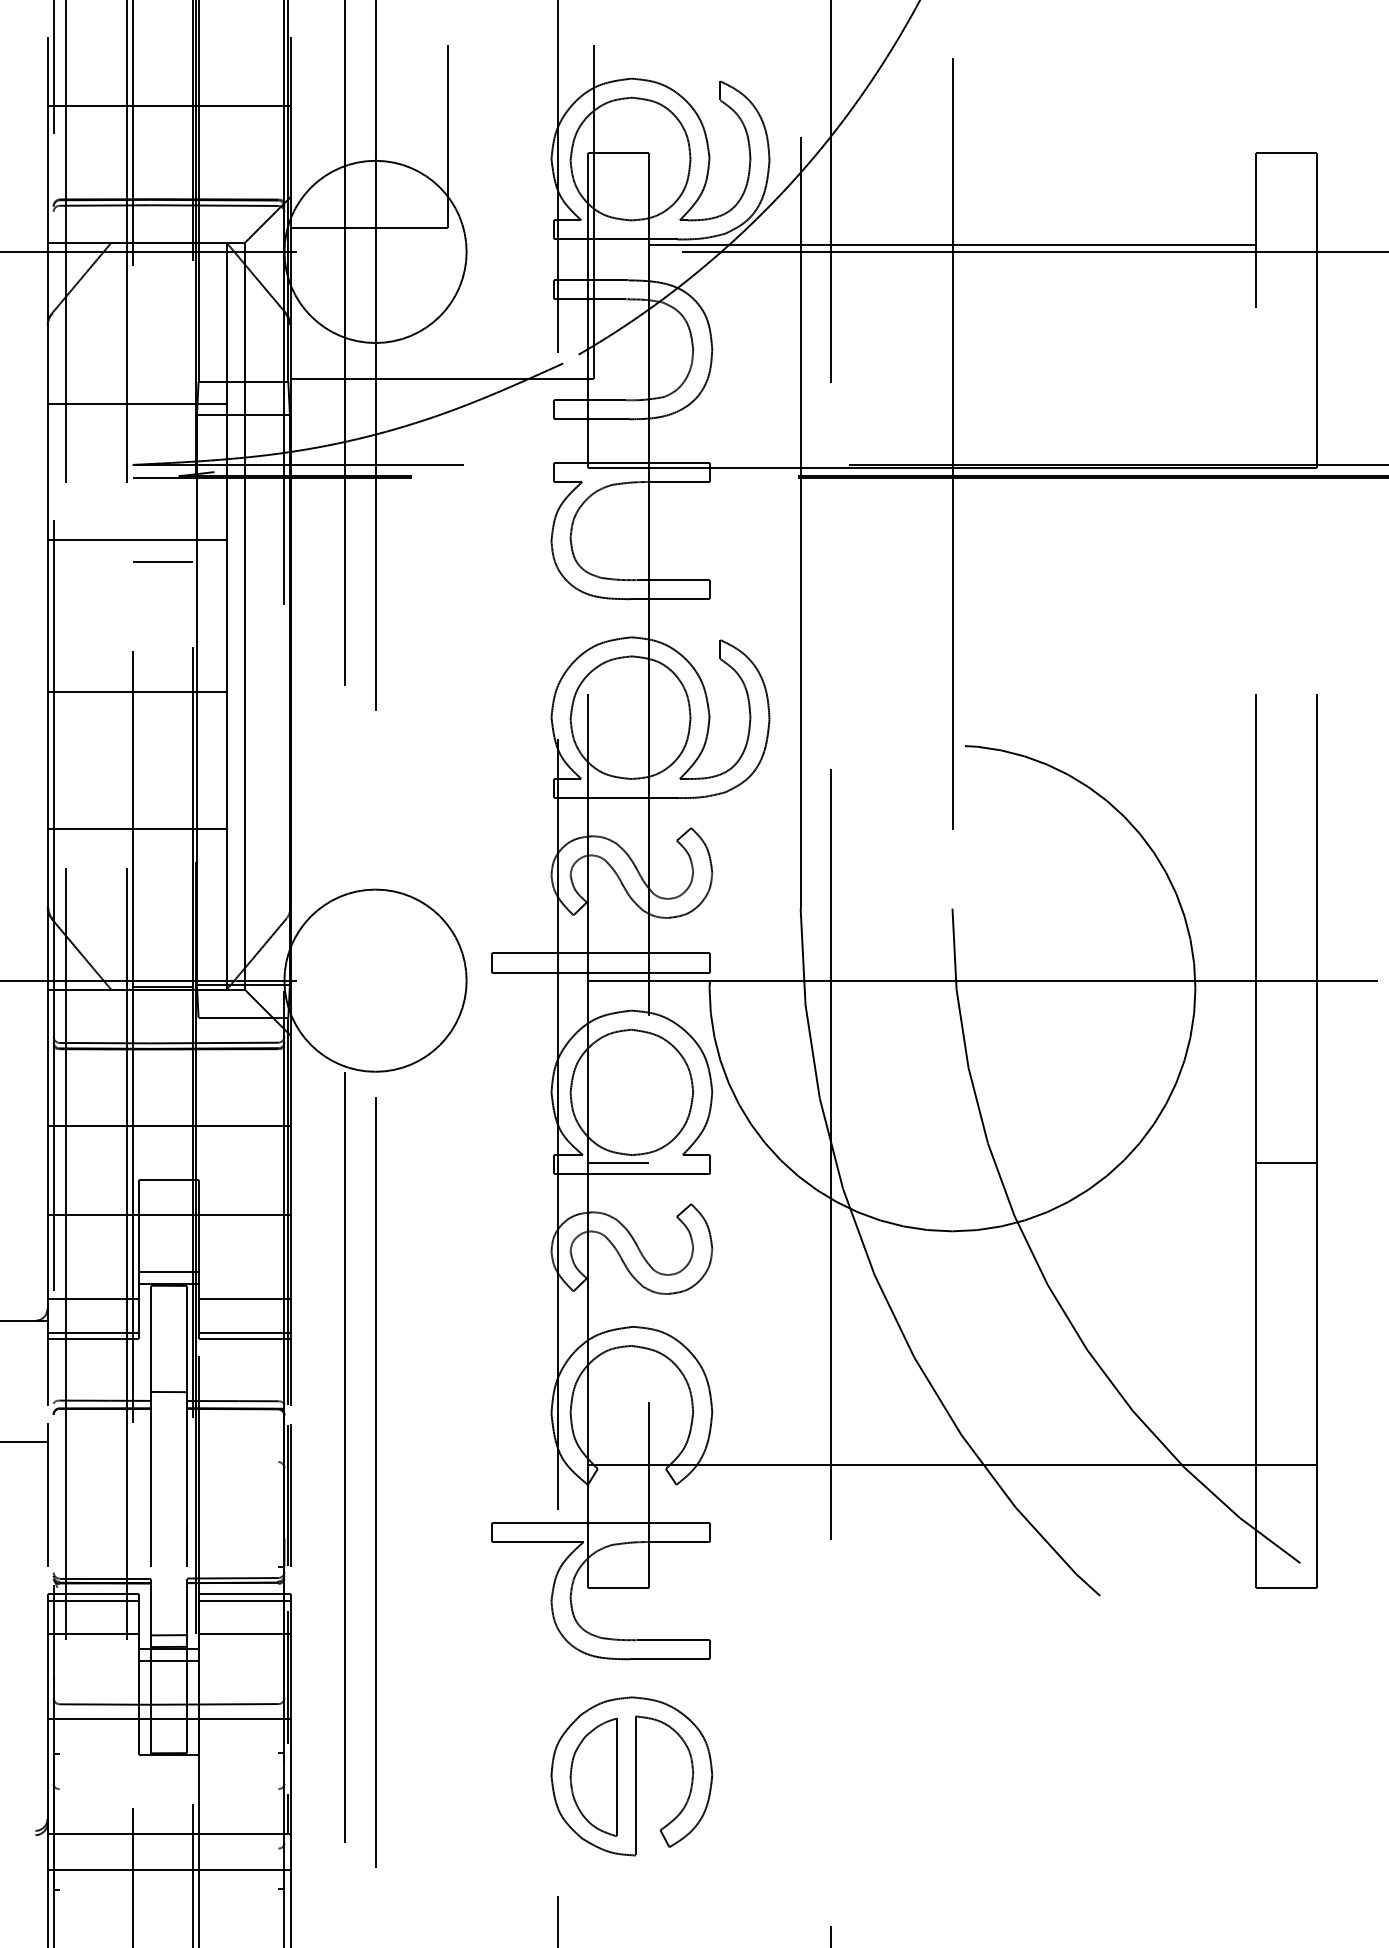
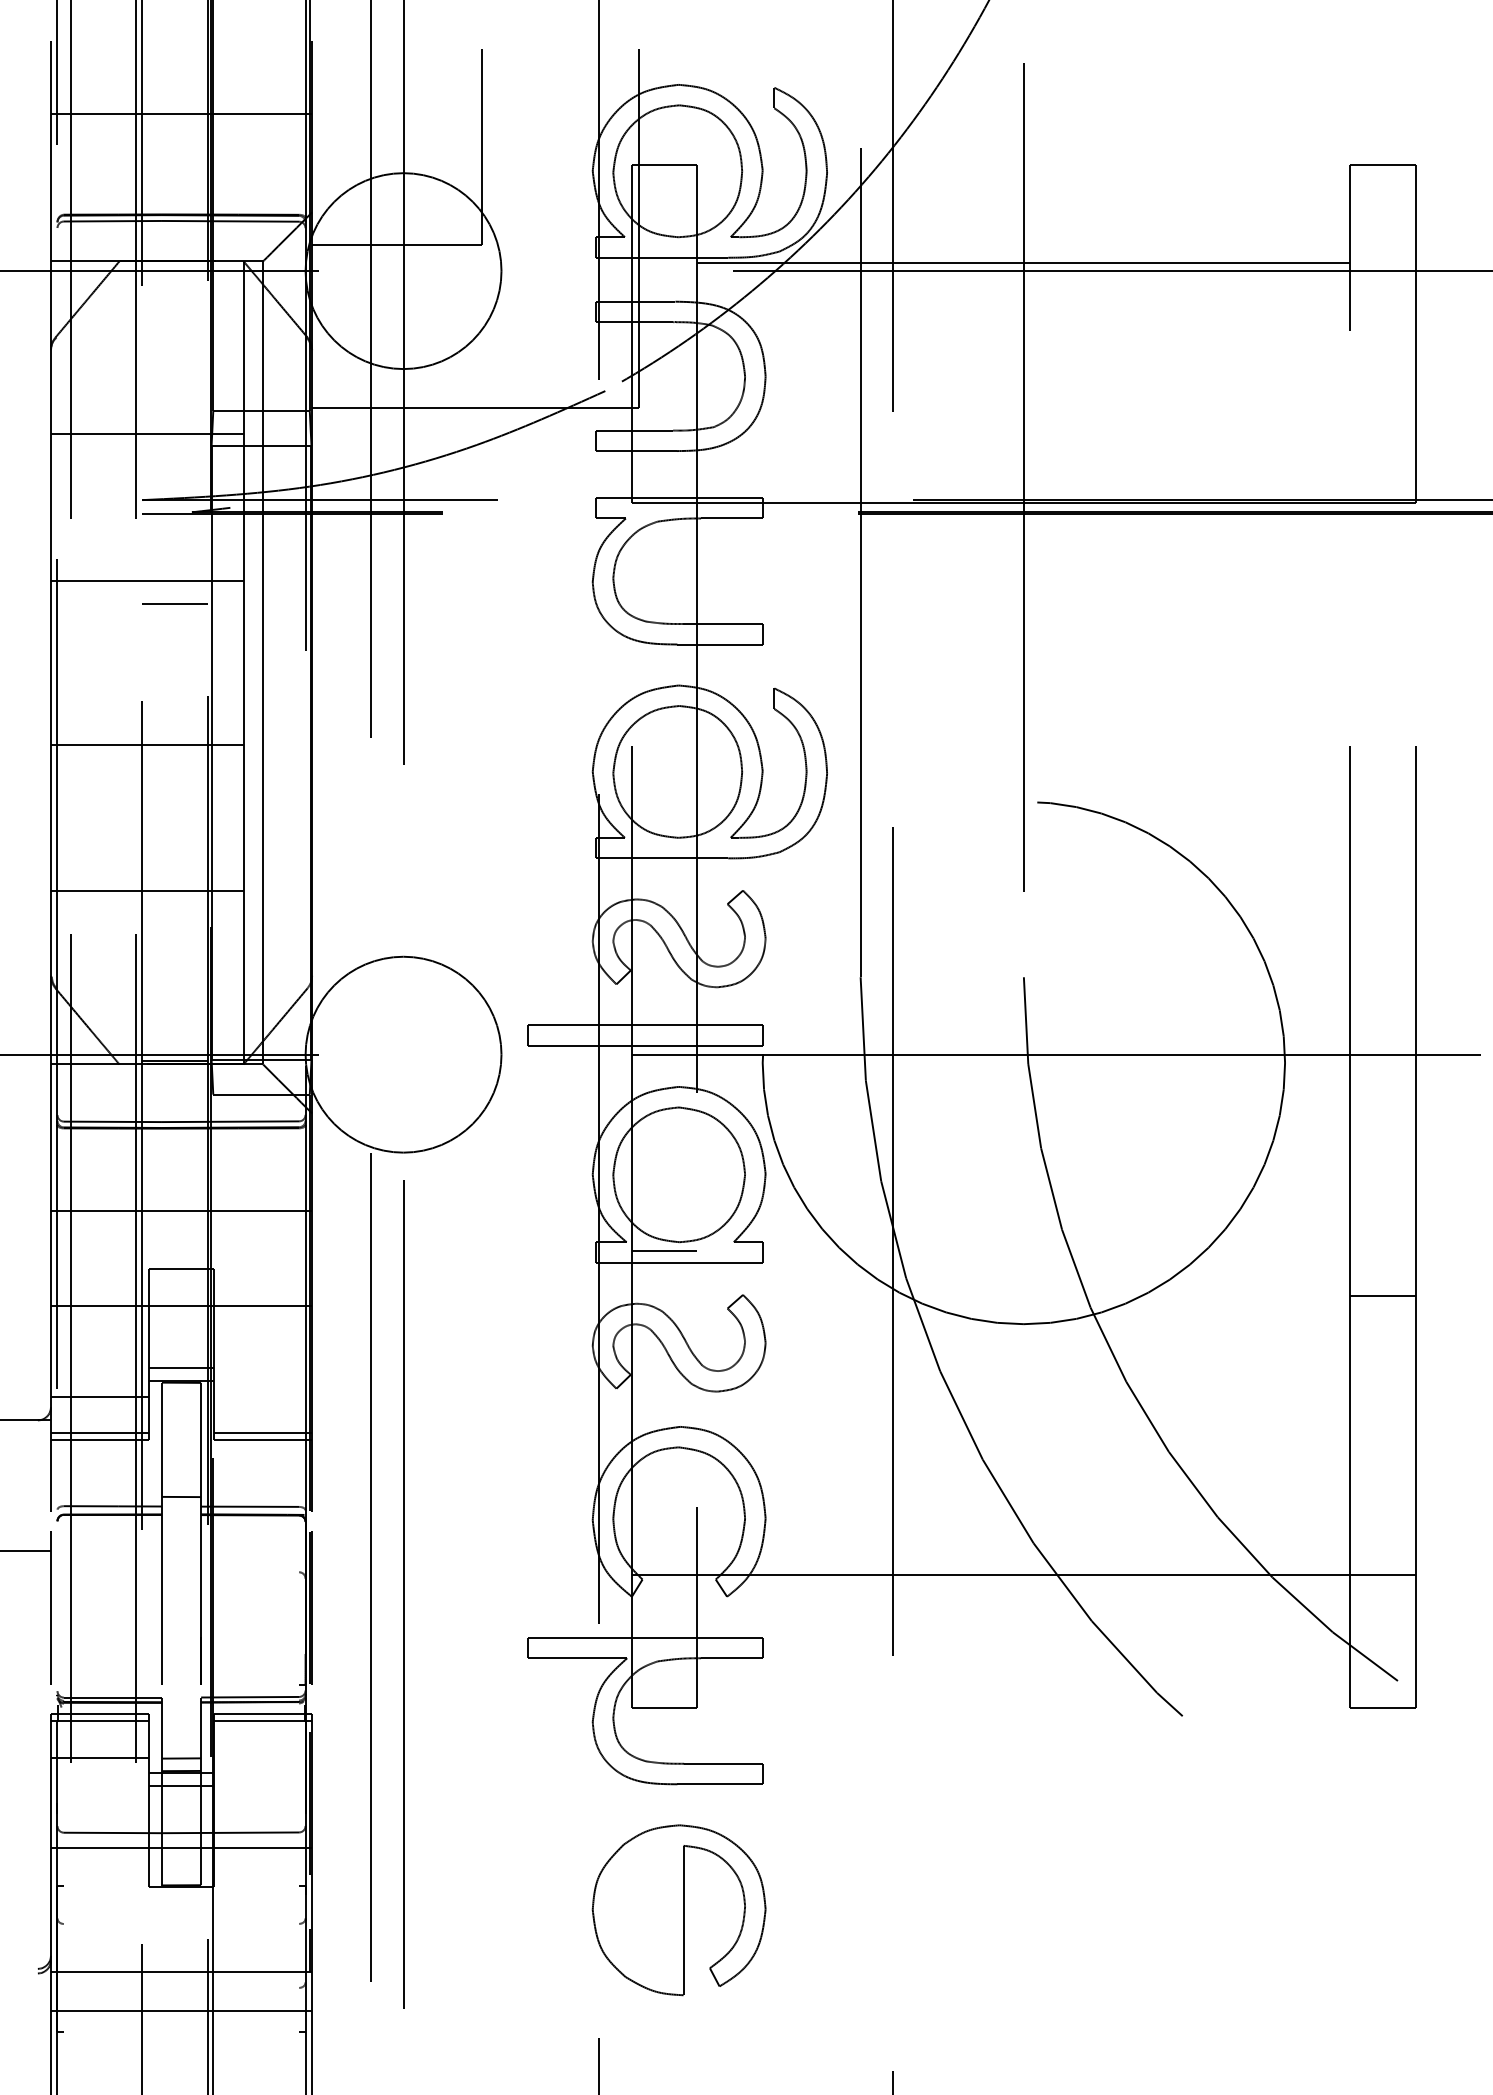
line: (1286, 1162) -> (1383, 1295), moved
line: (244, 1298) -> (262, 1396), removed
line: (244, 1634) -> (262, 1757), removed
part: (593, 1777) -> (637, 1911), removed

